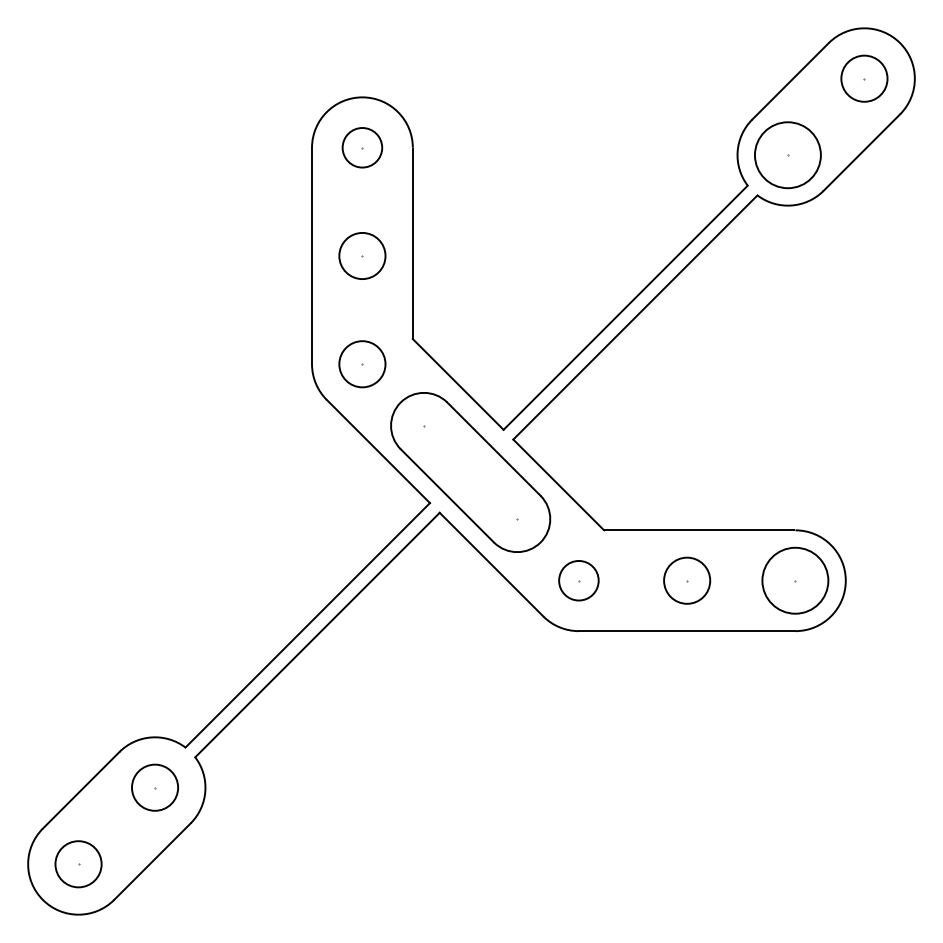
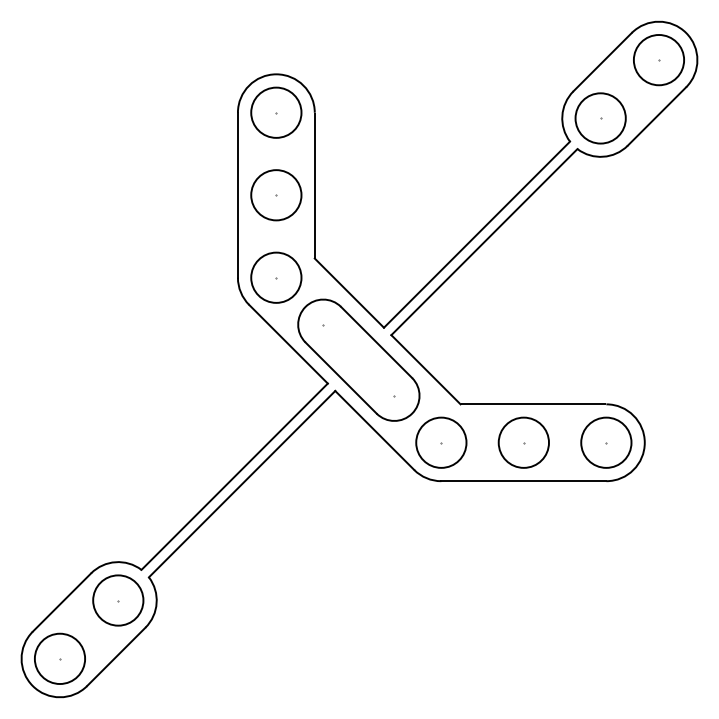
circle: (863, 79) -> (658, 60), size x1.43
circle: (362, 147) -> (276, 112), size x1.67
circle: (362, 256) -> (276, 195), size x1.43
circle: (362, 363) -> (276, 277), size x1.43
circle: (579, 580) -> (441, 442), size x1.67
circle: (686, 580) -> (523, 442), size x1.43
circle: (155, 787) -> (118, 600), size x1.43
circle: (77, 863) -> (59, 658), size x1.43

